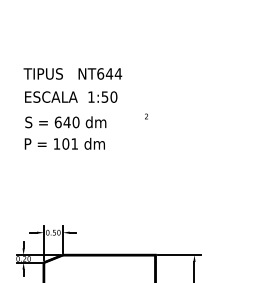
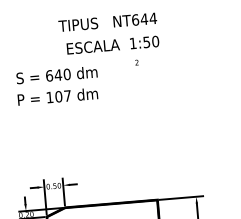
text: (72, 73) -> (107, 21), moved
text: (71, 96) -> (113, 44), moved
text: (74, 143) -> (67, 95), 101 -> 107

